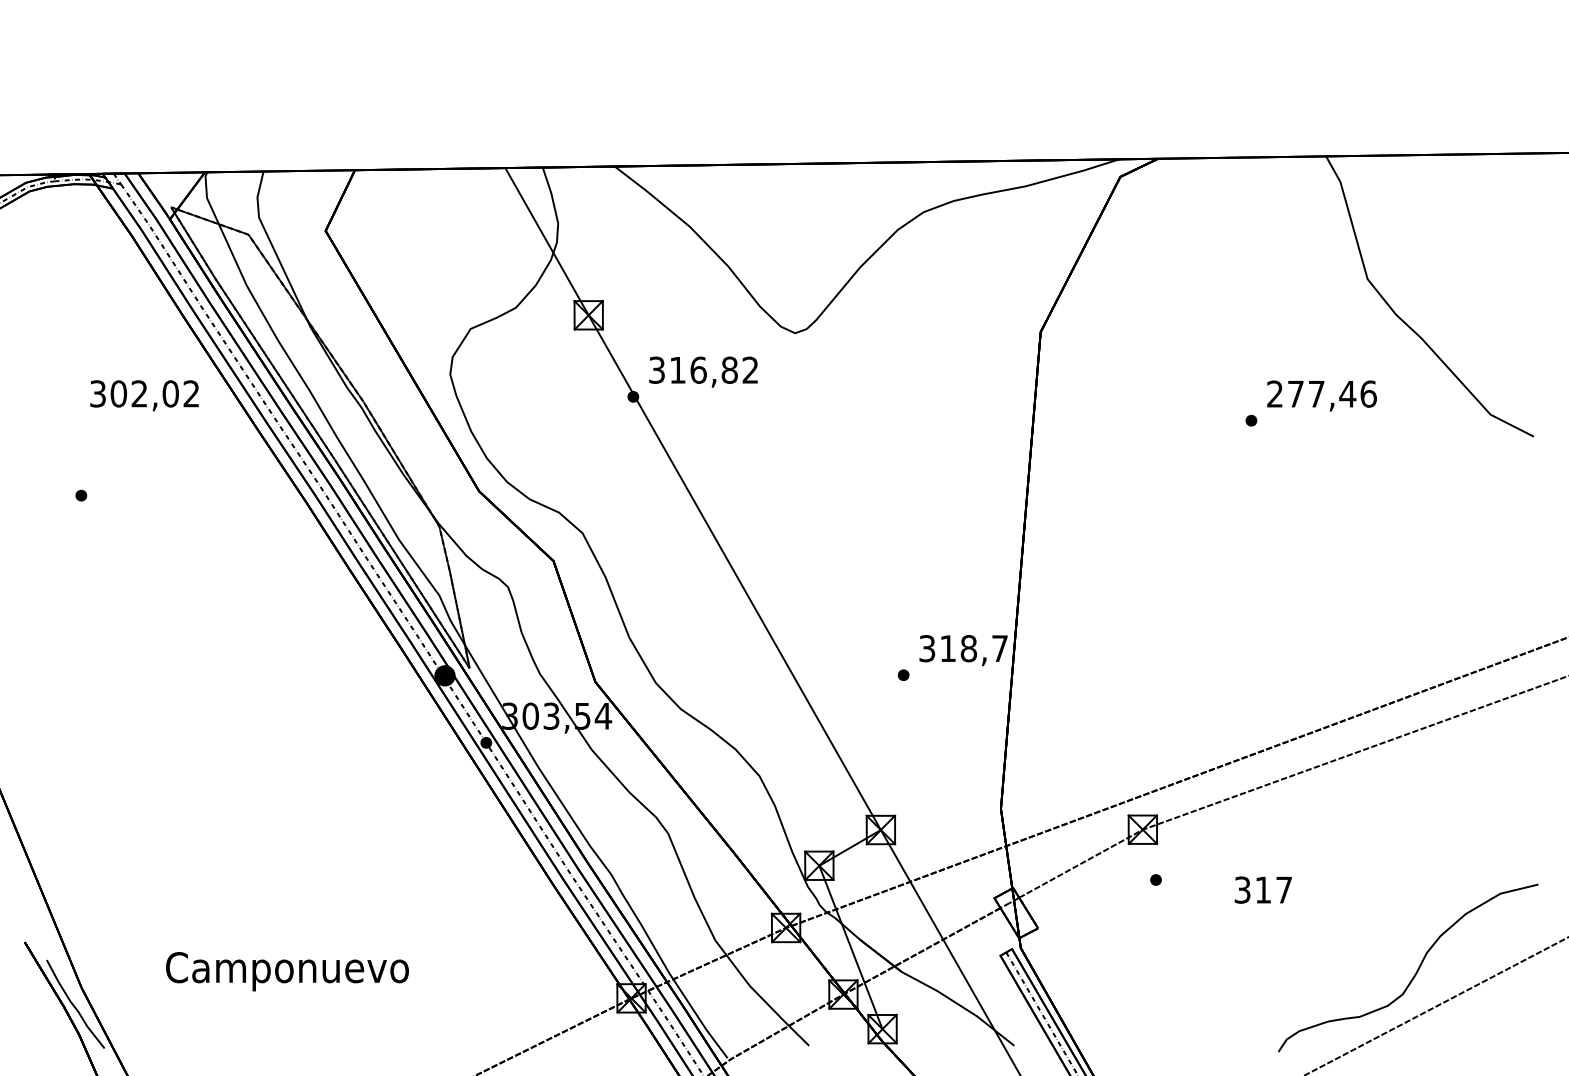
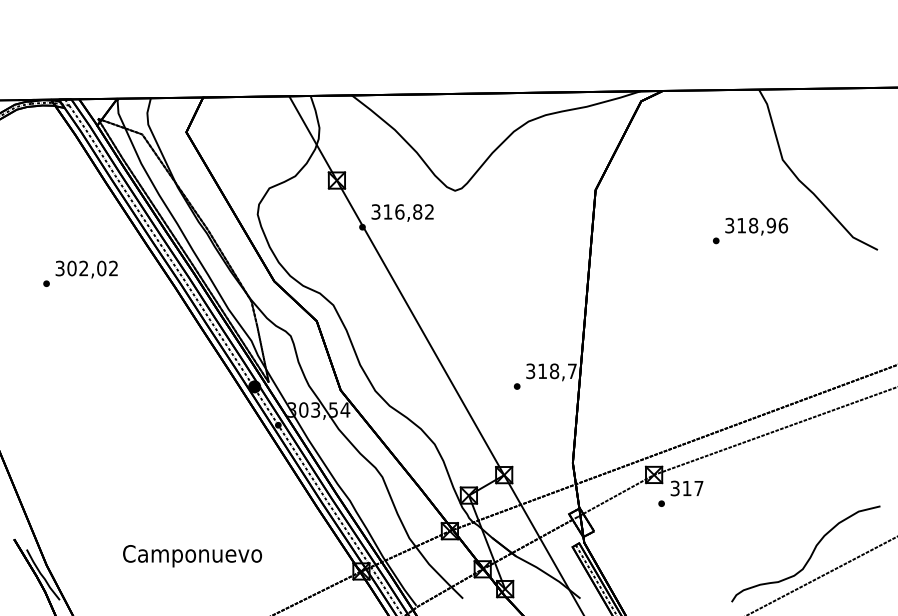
text: (1311, 393) -> (750, 225), 277,46 -> 318,96
text: (144, 395) -> (86, 269), moved
text: (1262, 890) -> (686, 488), moved
text: (287, 972) -> (192, 556), moved

